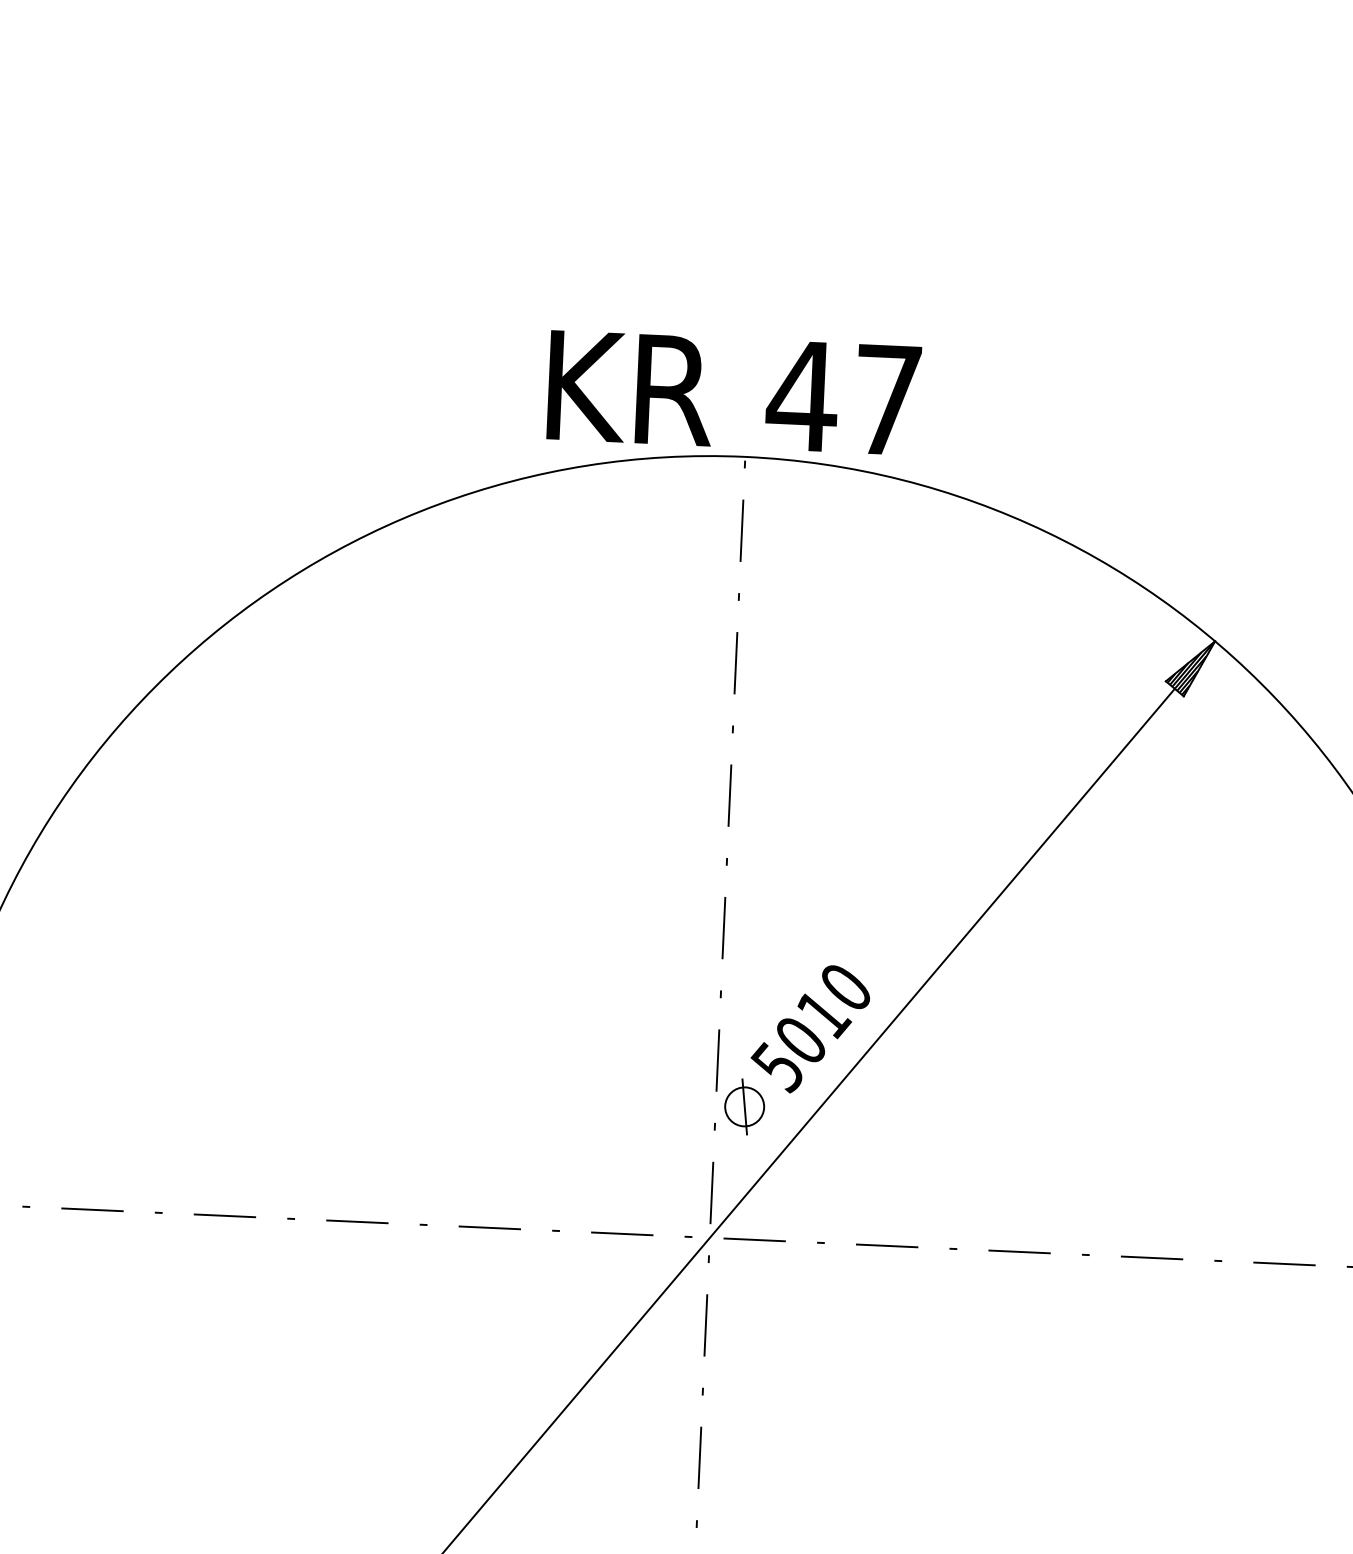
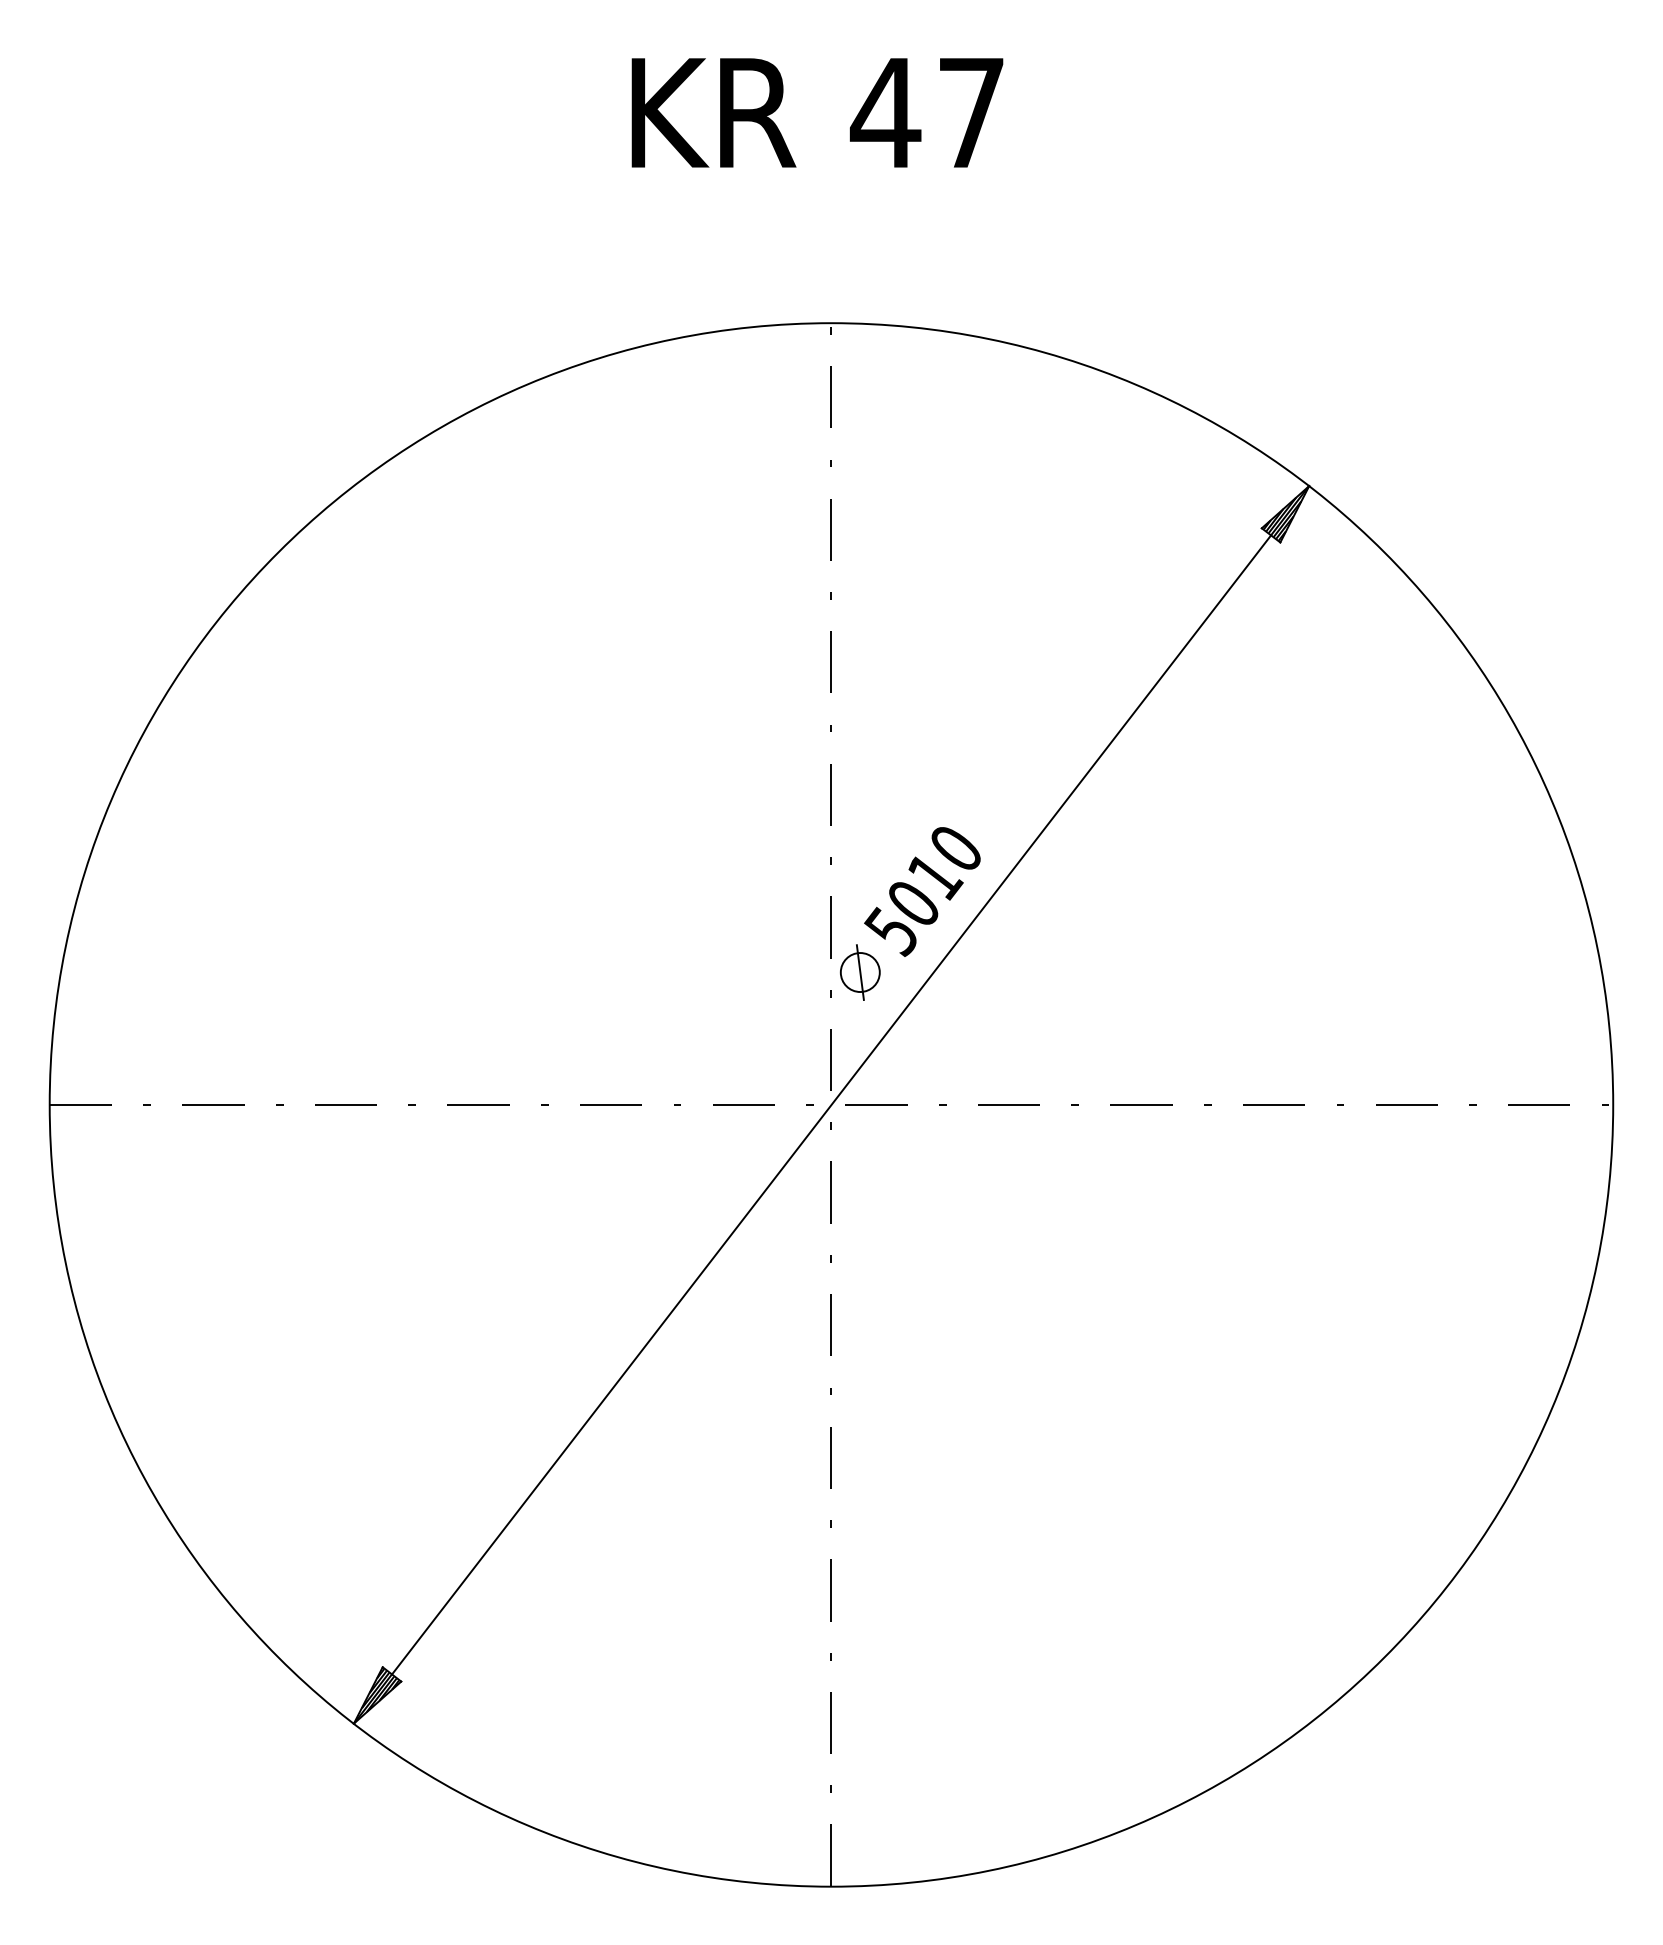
text: (734, 392) -> (817, 112), moved

